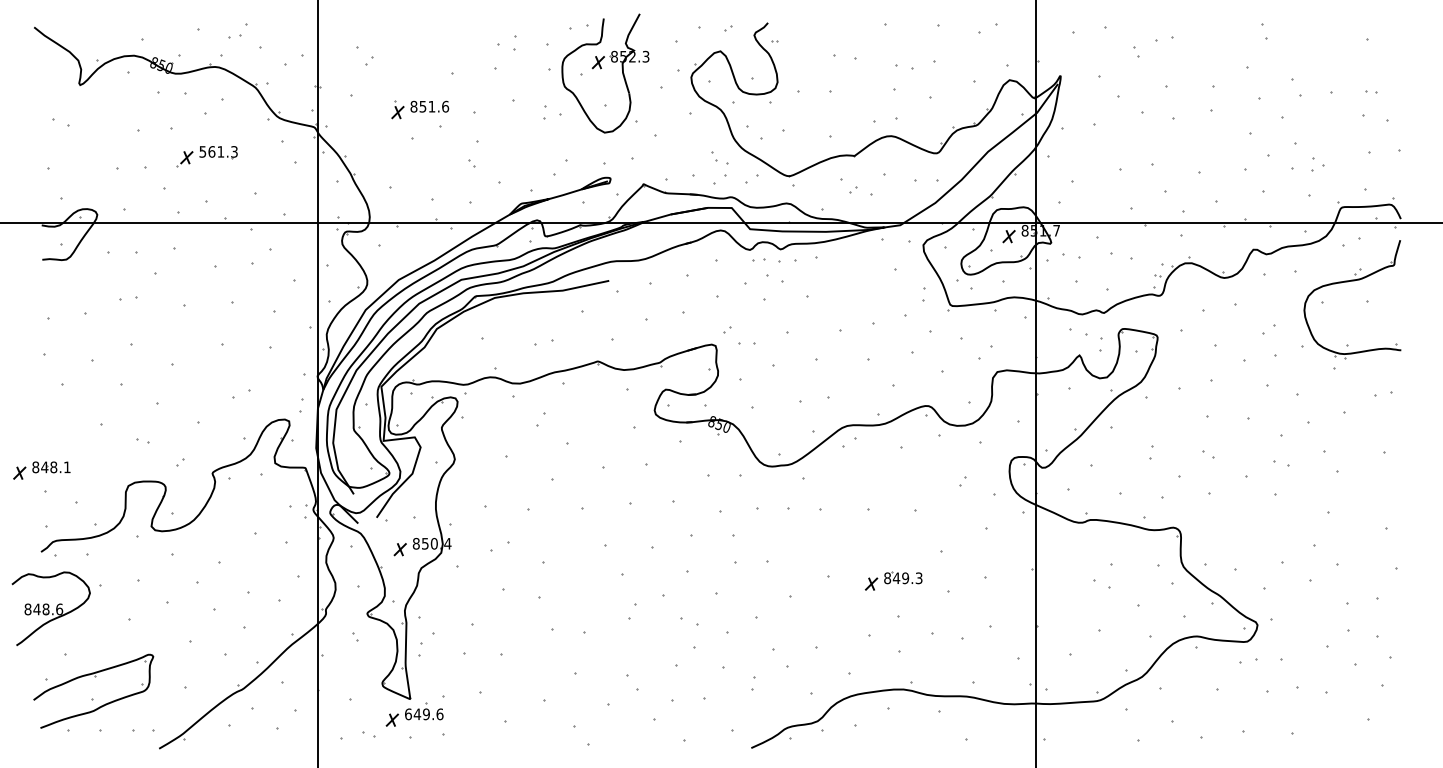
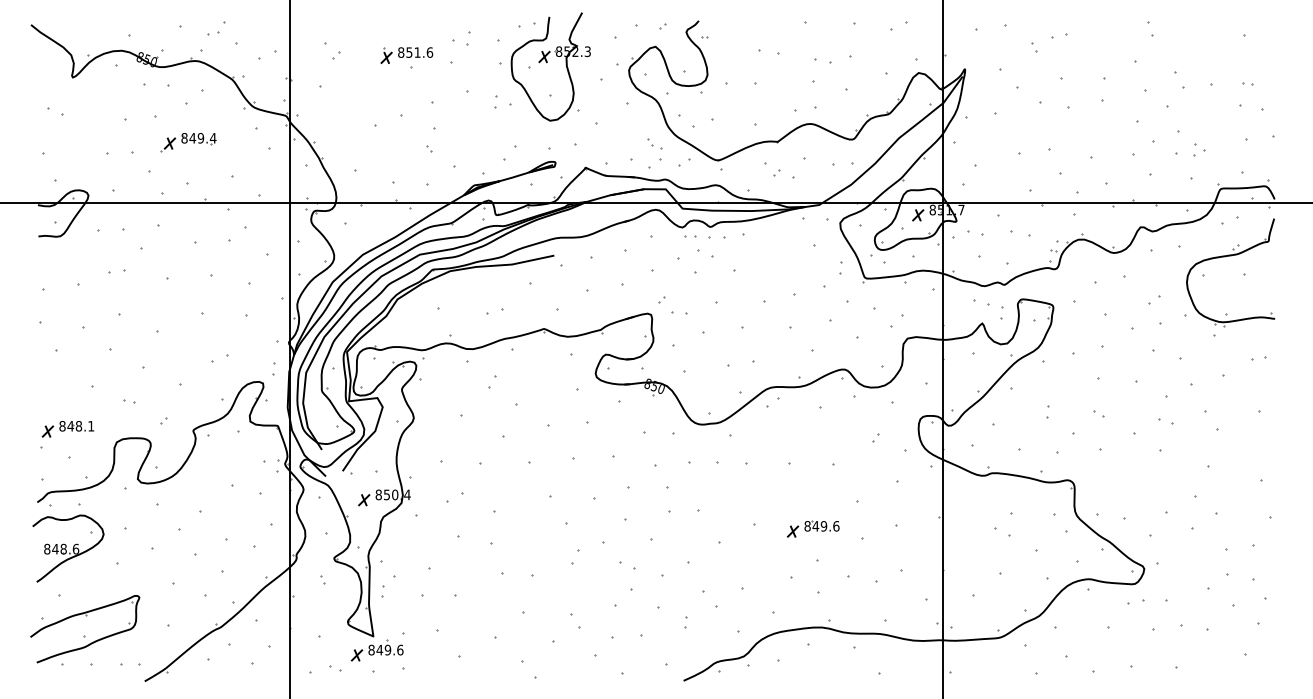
part: (420, 109) -> (407, 55), moved
text: (218, 151) -> (198, 137), 561.3 -> 849.4
part: (41, 470) -> (67, 429), moved
text: (918, 578) -> (835, 526), 849.3 -> 849.6
part: (50, 608) -> (67, 548), moved
text: (408, 714) -> (371, 650), 649.6 -> 849.6

